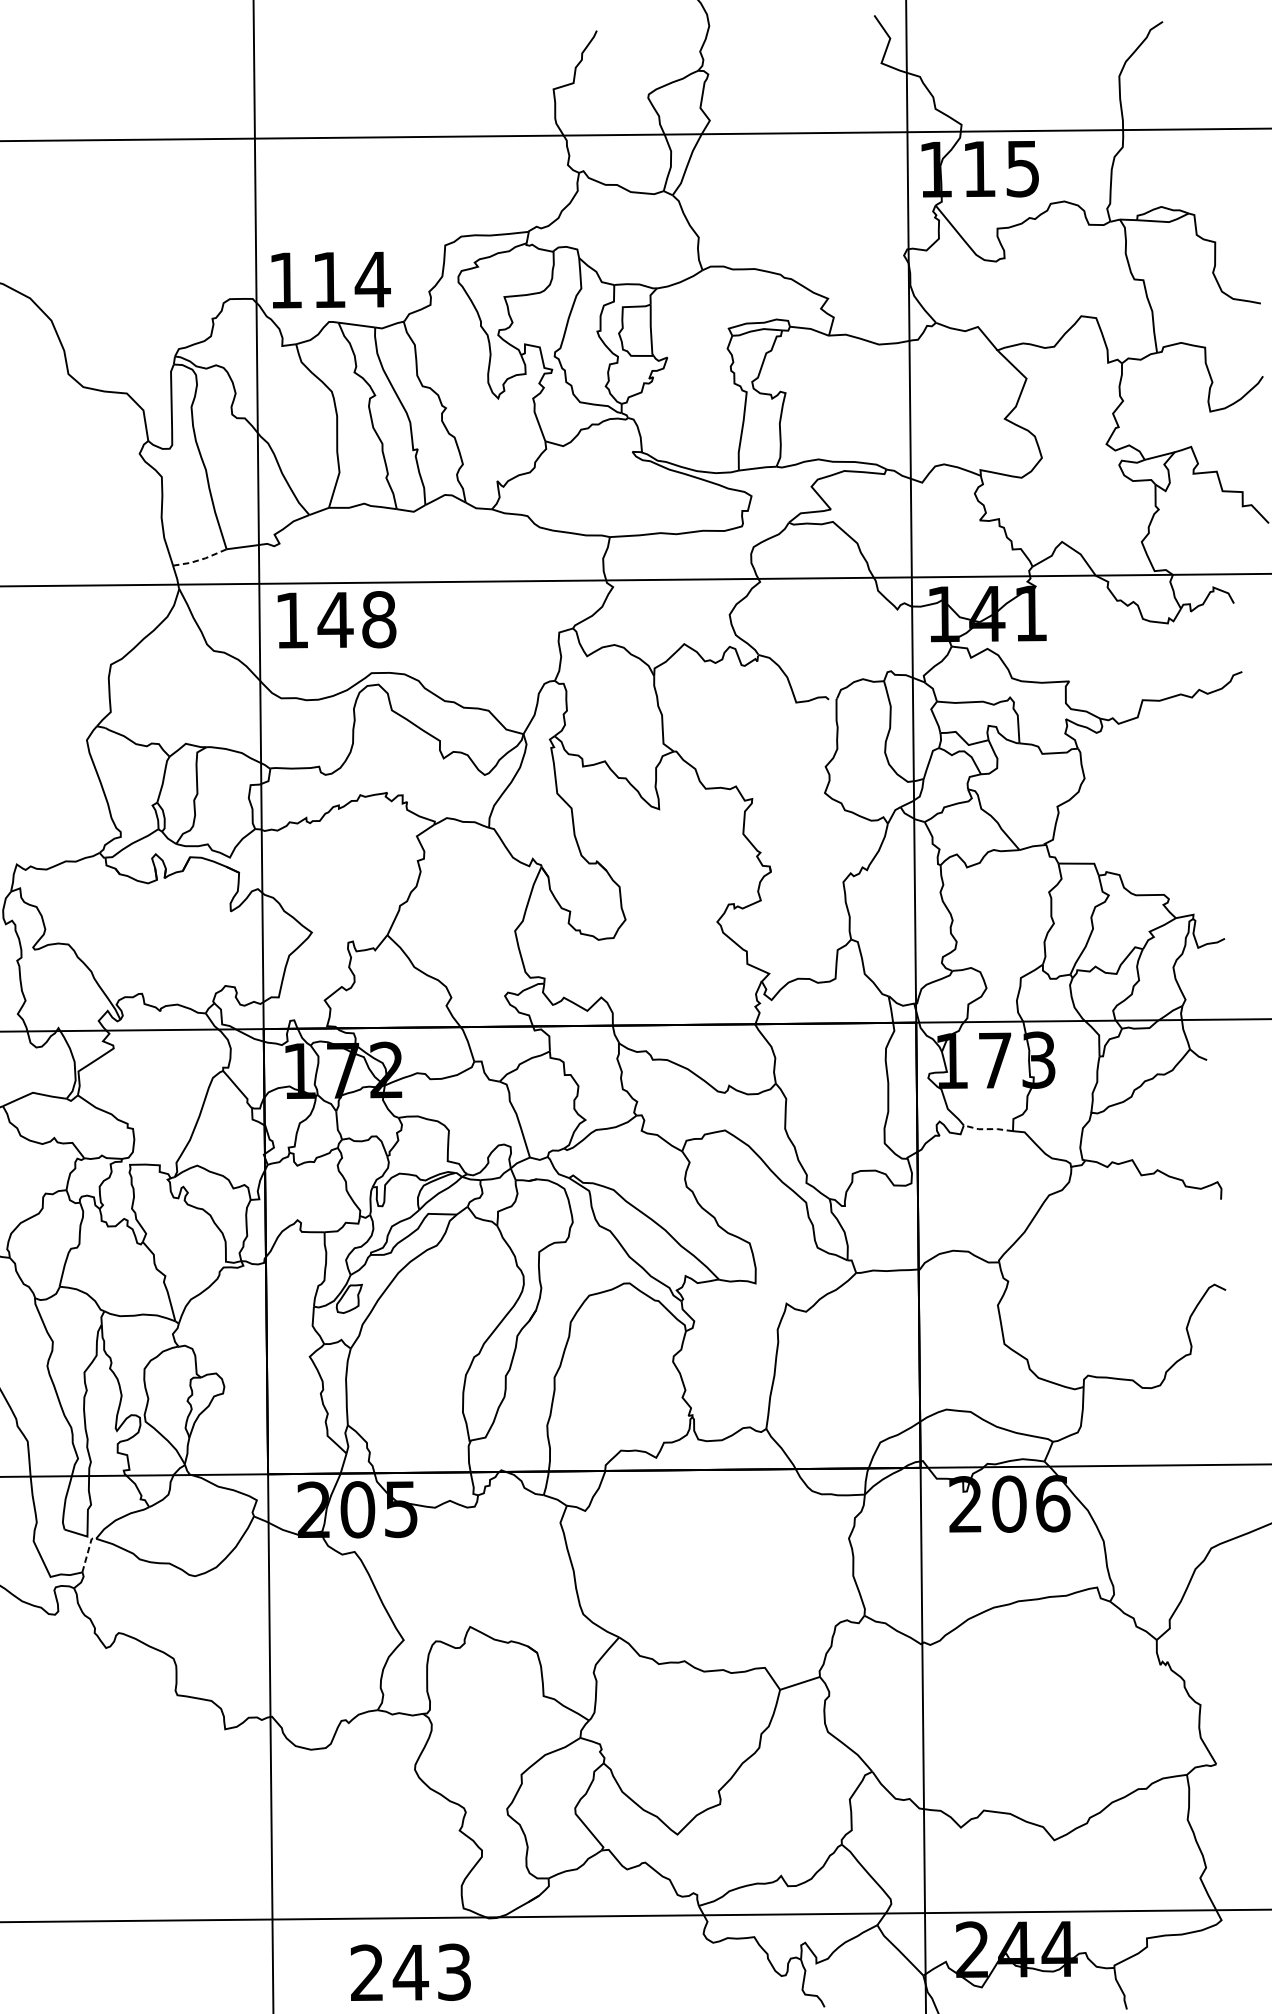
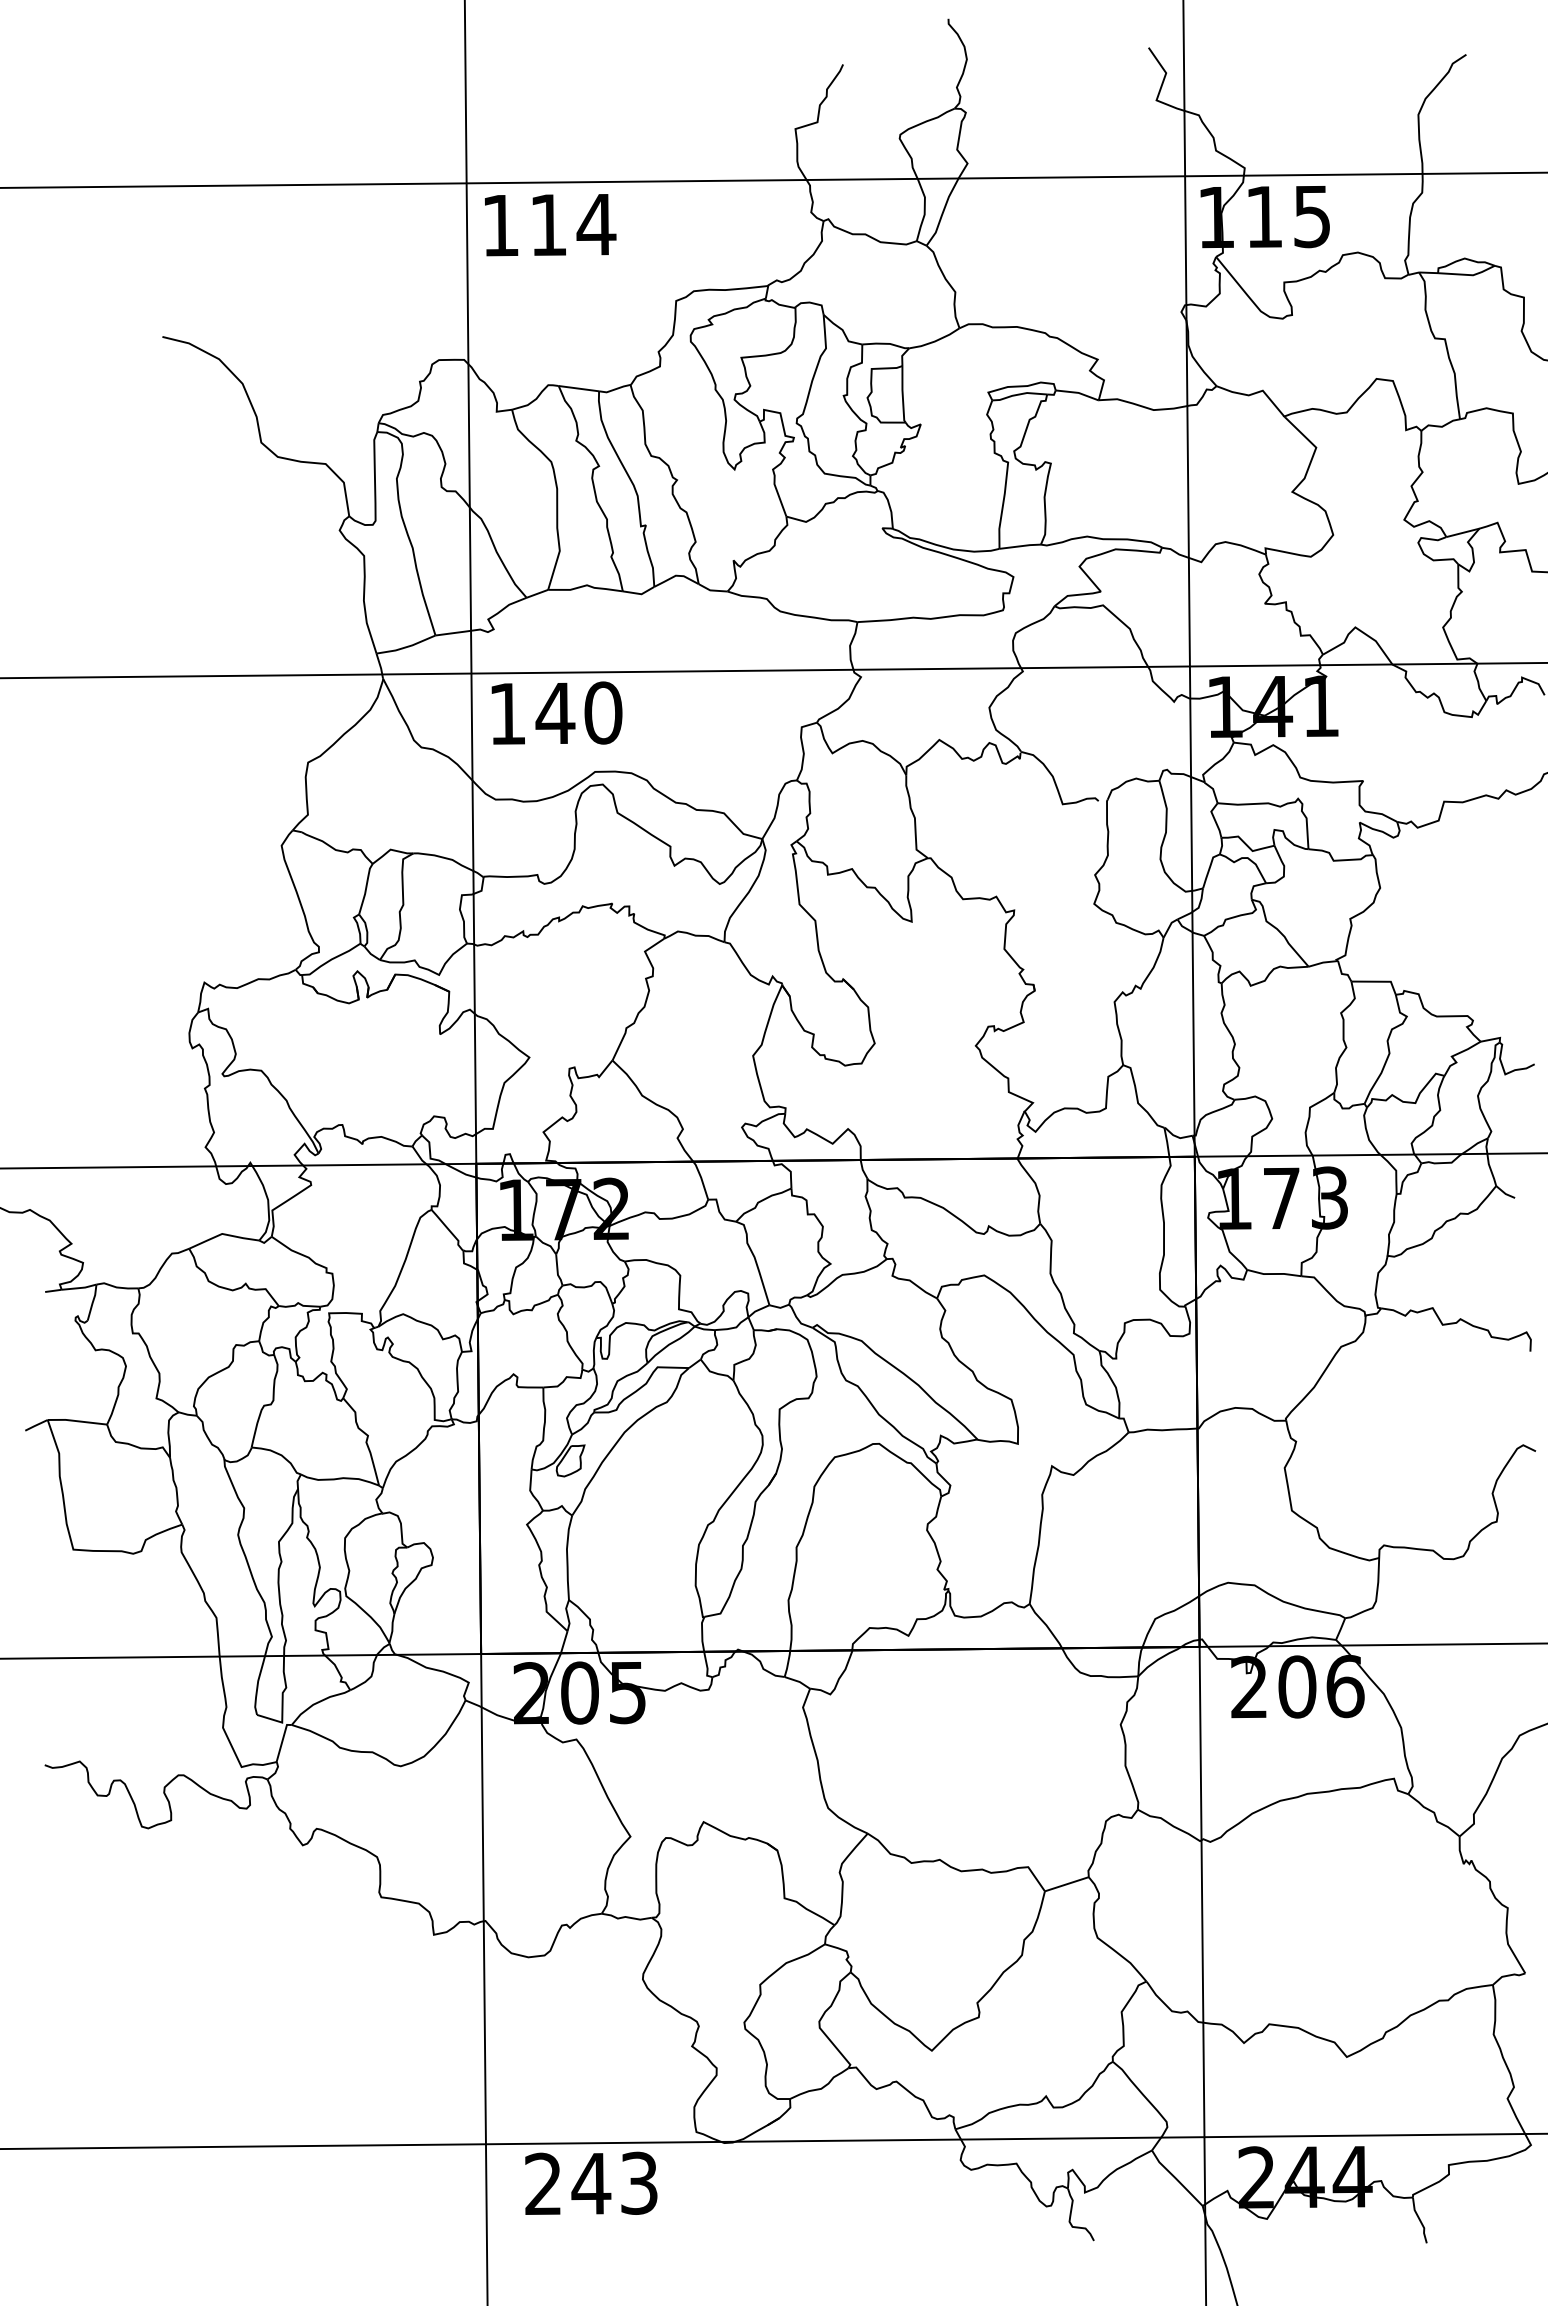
text: (331, 280) -> (550, 225), moved
line: (200, 560) -> (406, 647), dashed -> solid
text: (379, 619) -> (603, 712), 148 -> 140
line: (987, 1129) -> (1273, 1274), dashed -> solid
line: (87, 1552) -> (282, 1740), dashed -> solid
text: (411, 1971) -> (591, 2182), moved

